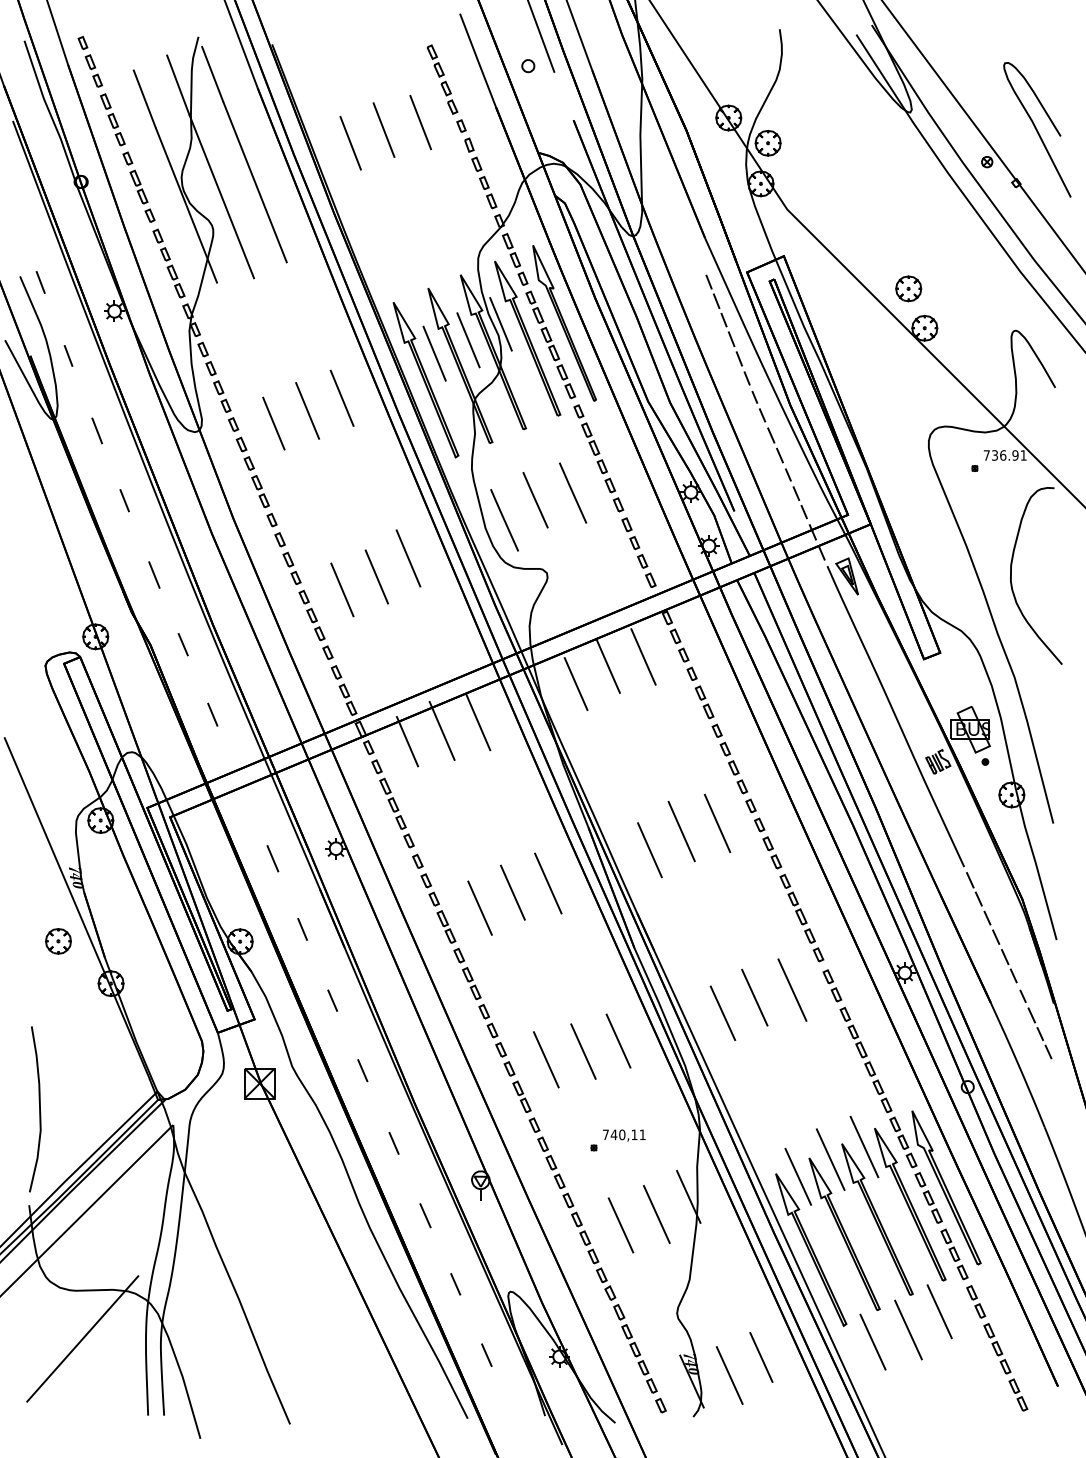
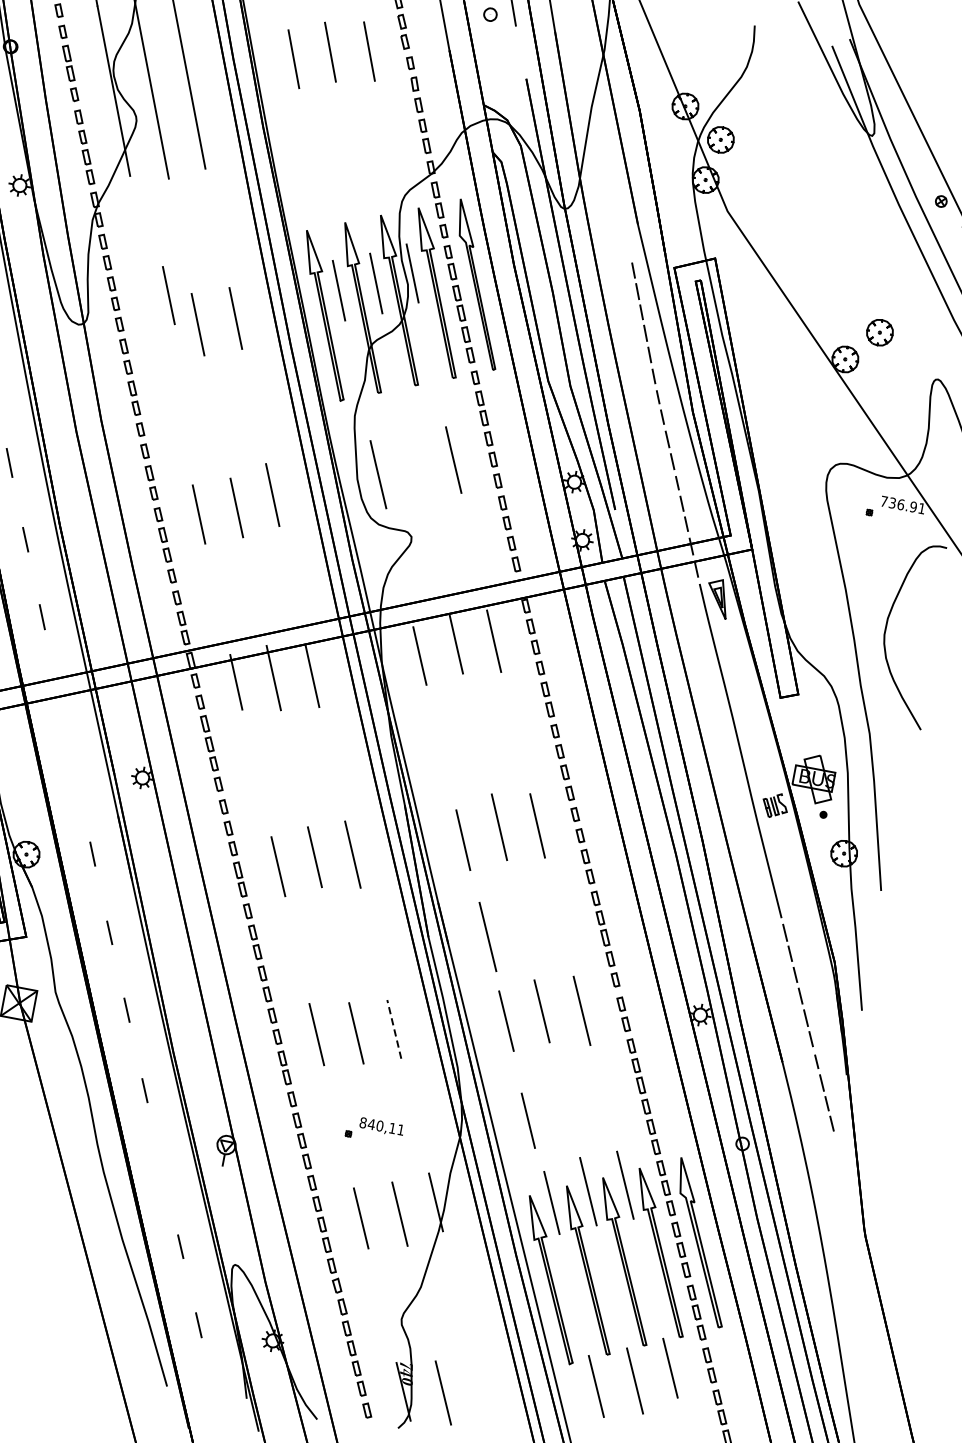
part: (908, 288) -> (879, 332), moved
line: (273, 423) -> (168, 295), moved
line: (535, 500) -> (413, 460), removed
line: (272, 858) -> (75, 775), removed
line: (690, 936) -> (488, 936), added
line: (618, 1041) -> (394, 1029), solid -> dashed
text: (605, 1134) -> (362, 1122), 740,11 -> 840,11
line: (425, 1215) -> (163, 1170), removed
line: (761, 1357) -> (528, 1120), moved

